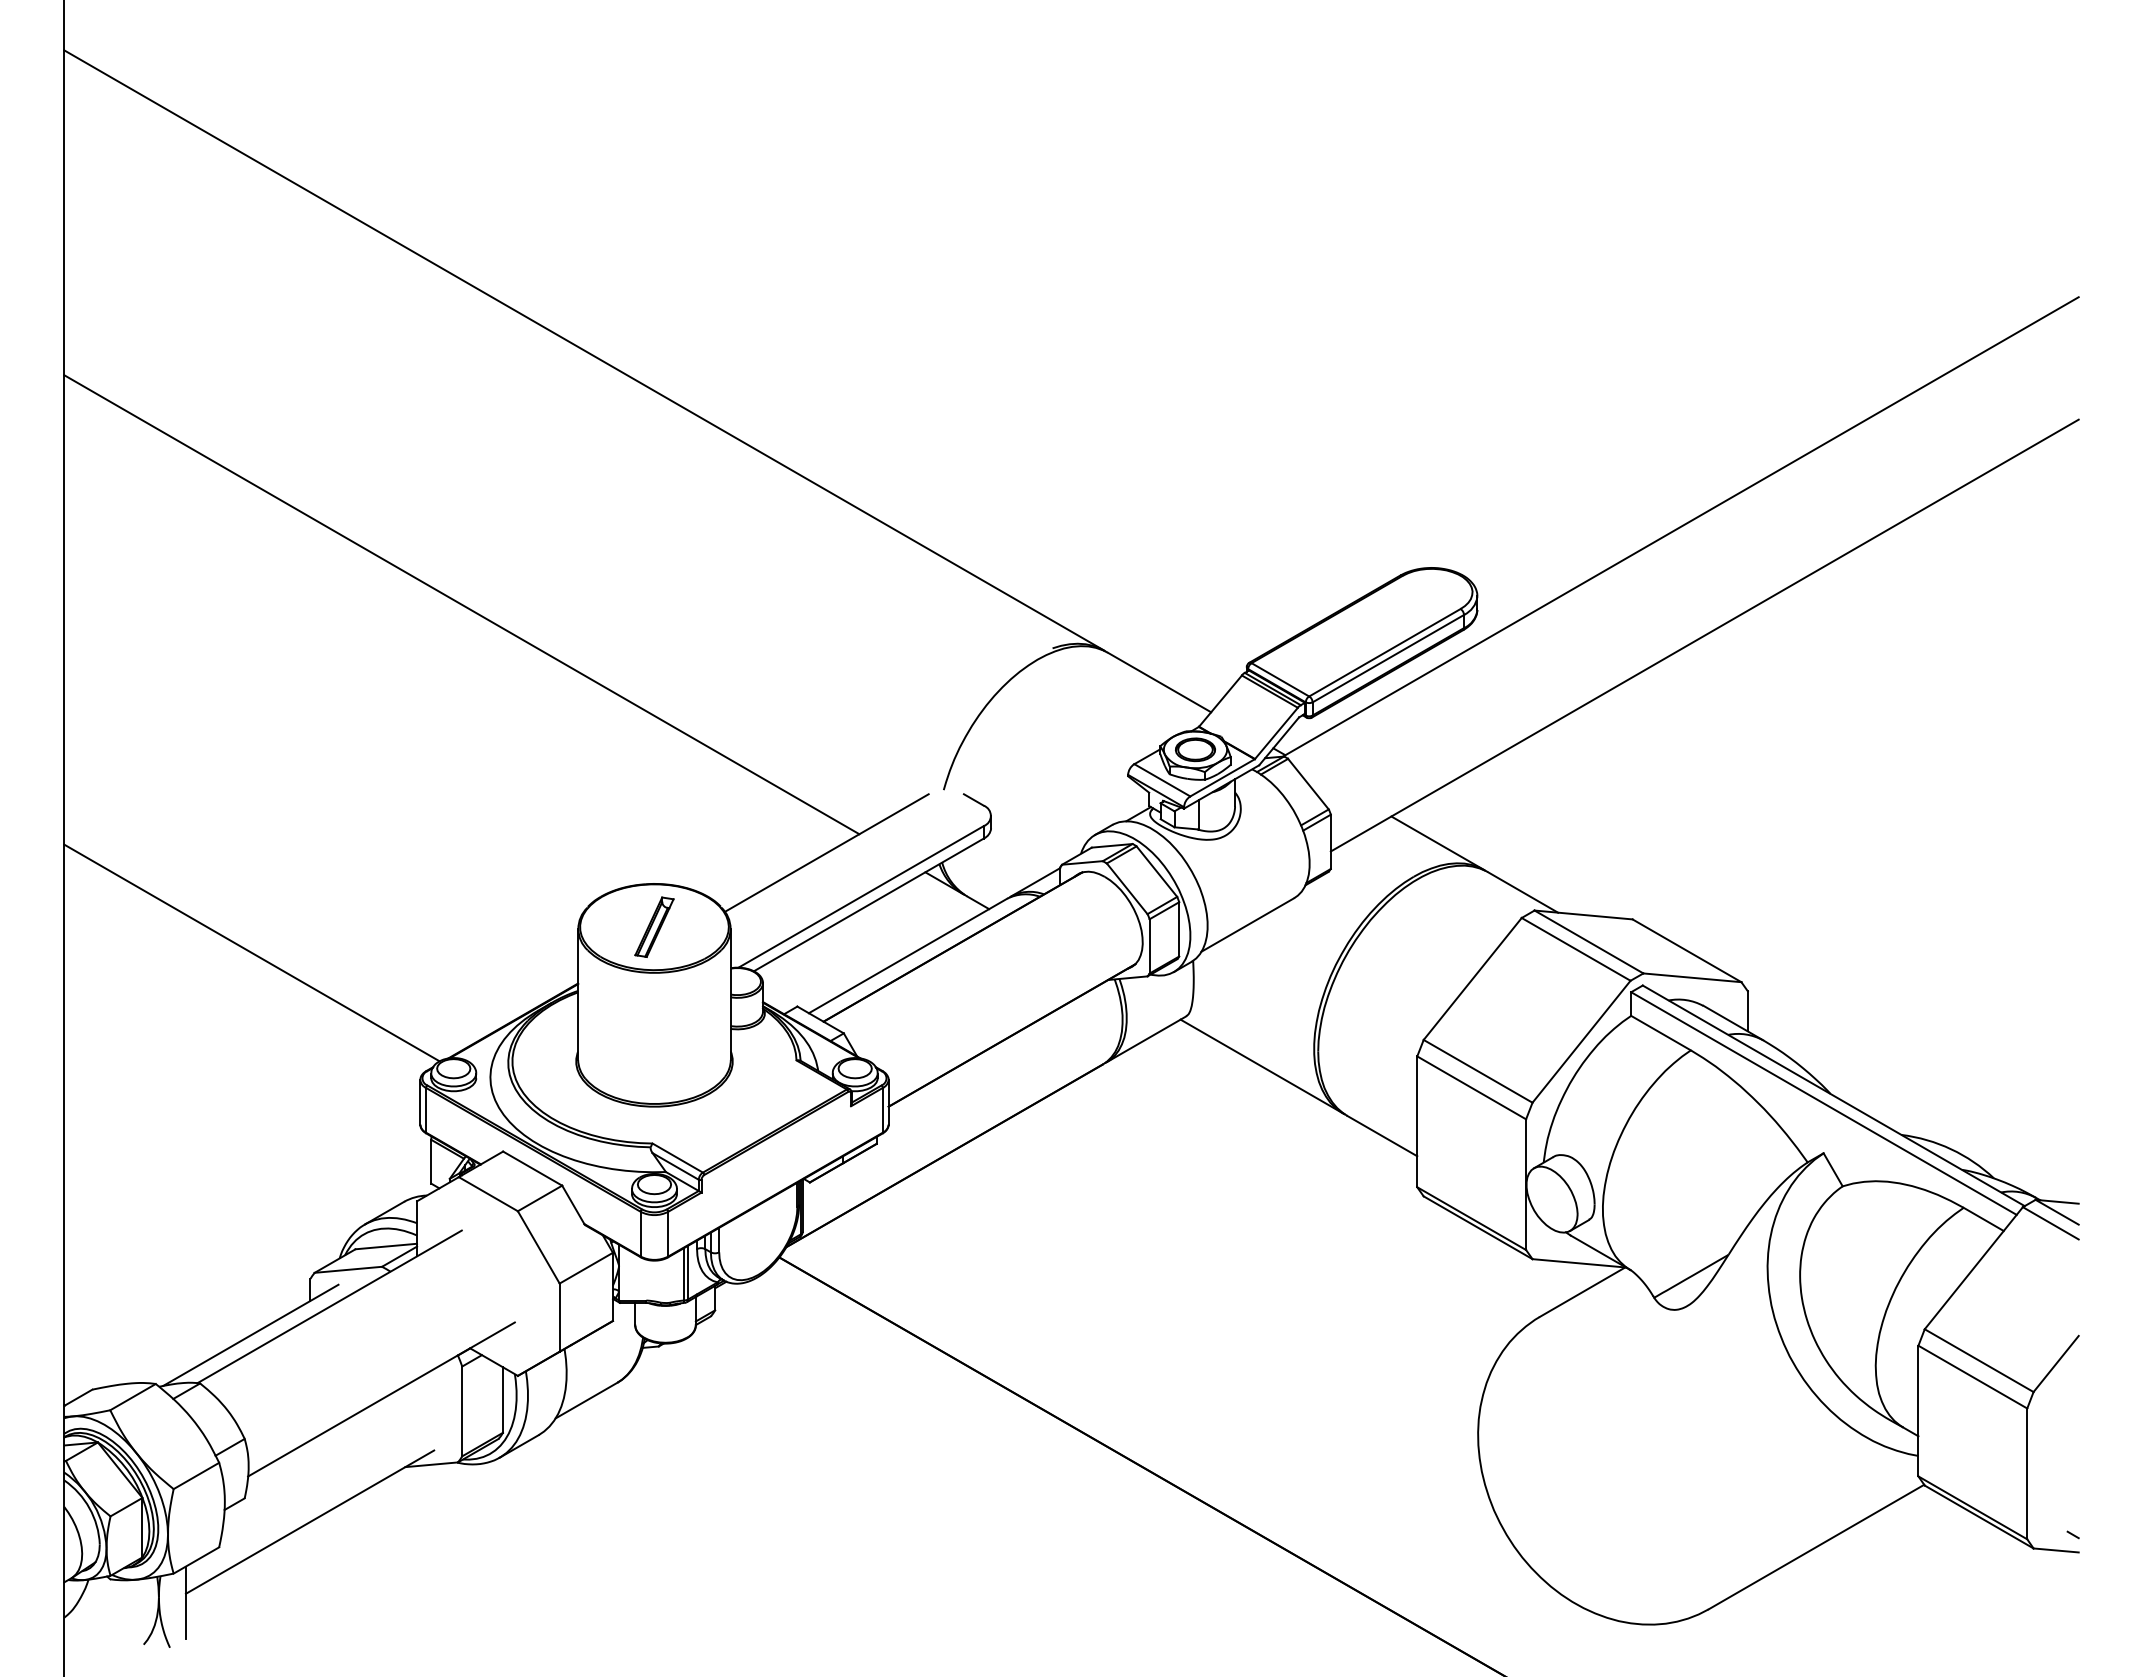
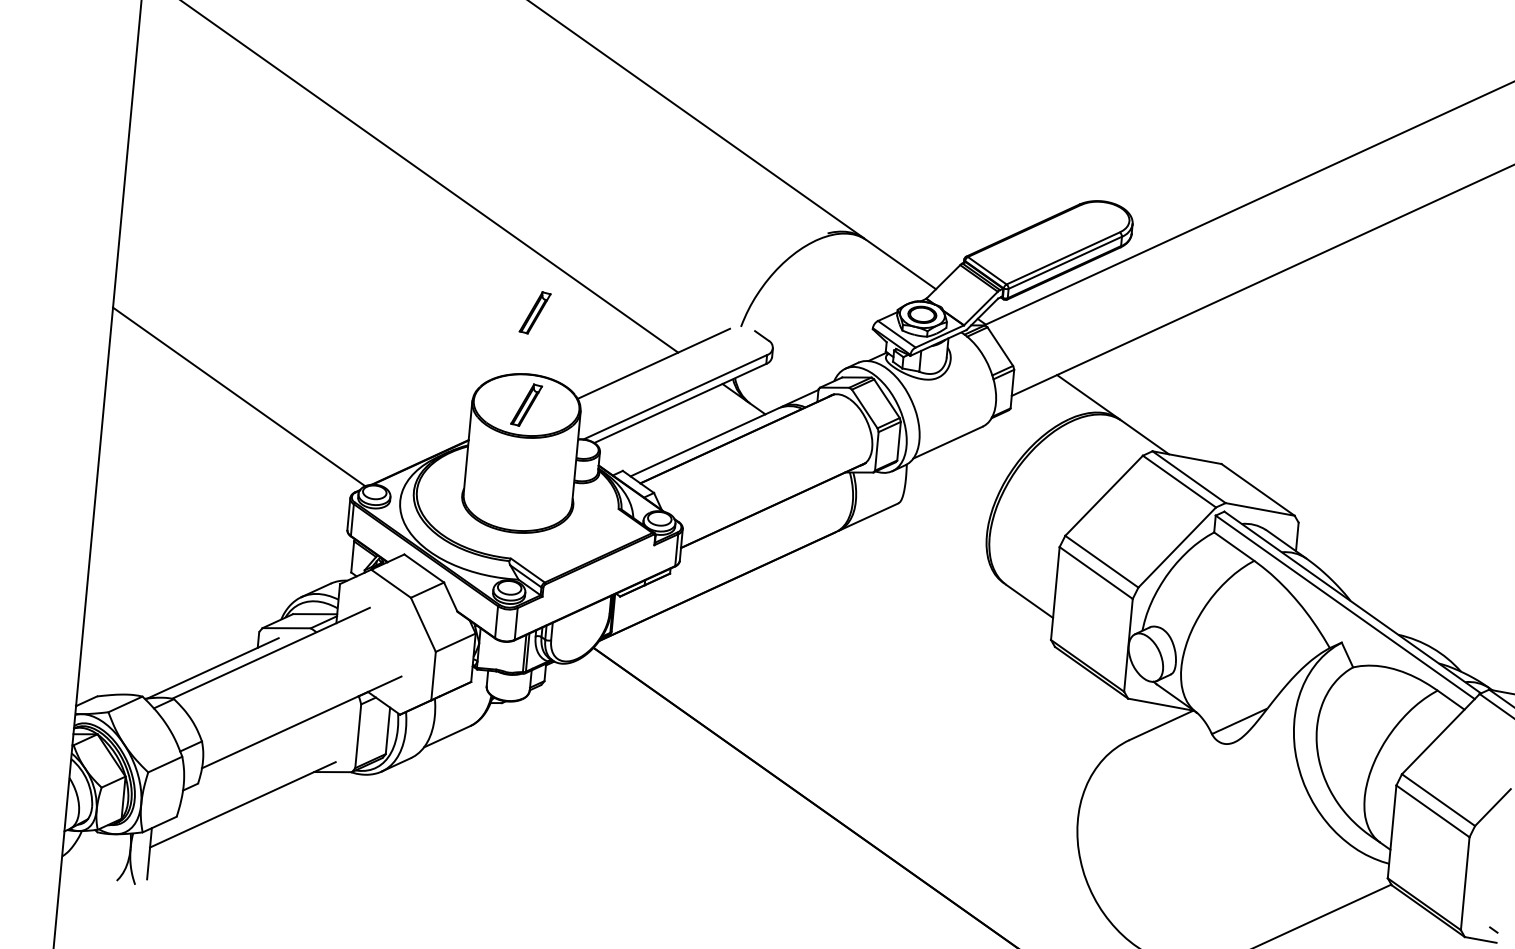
part: (654, 796) -> (535, 312), added
line: (1261, 1066) -> (948, 544), removed

